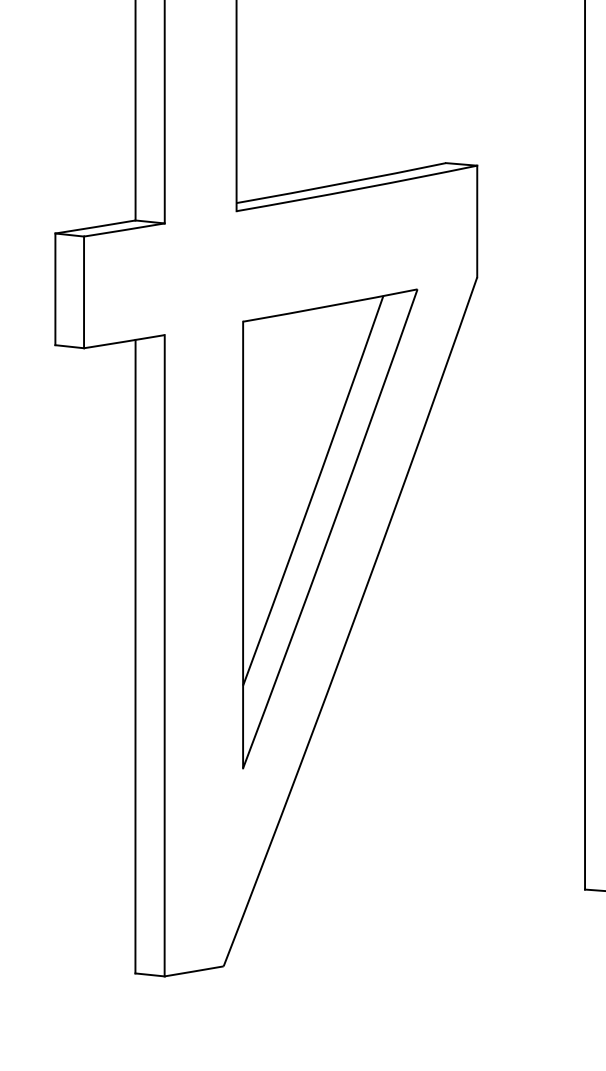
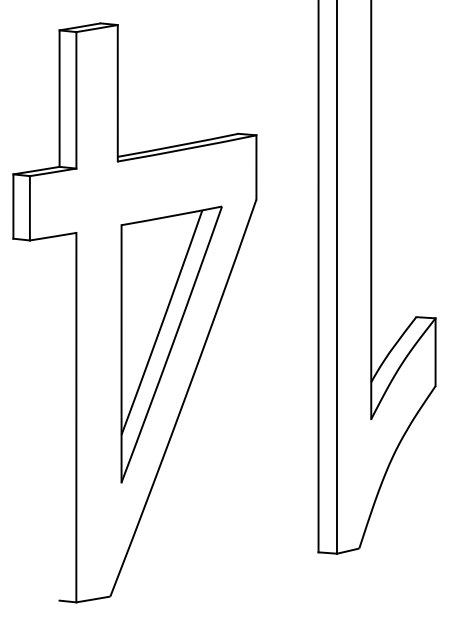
line: (135, 655) -> (59, 417), removed

